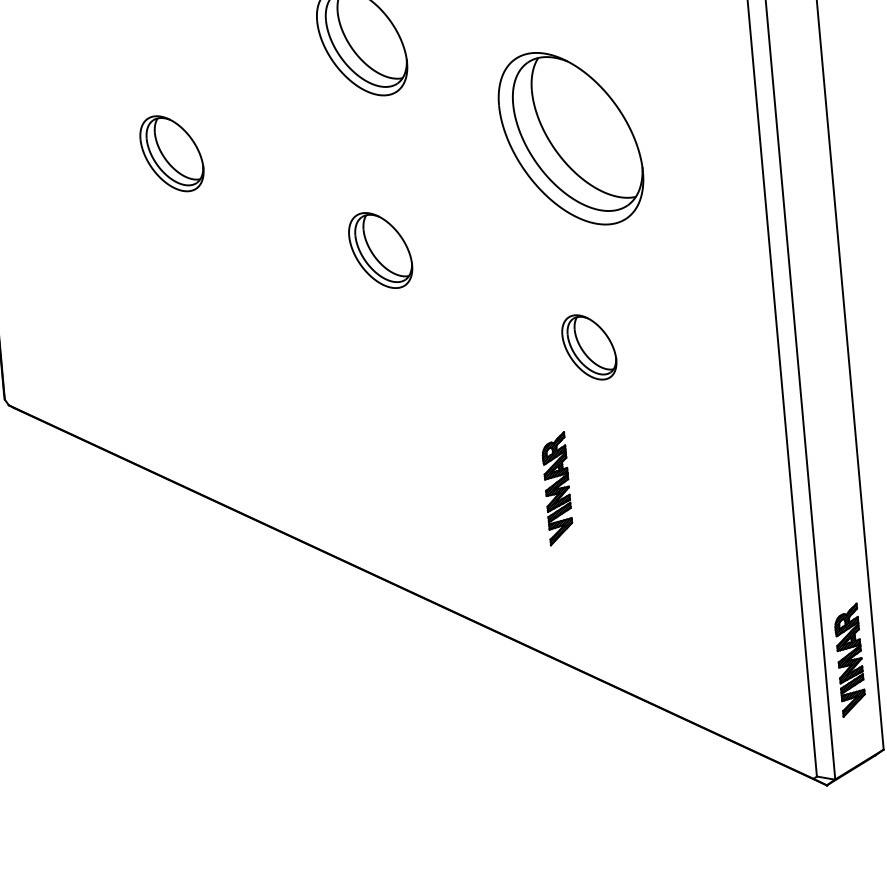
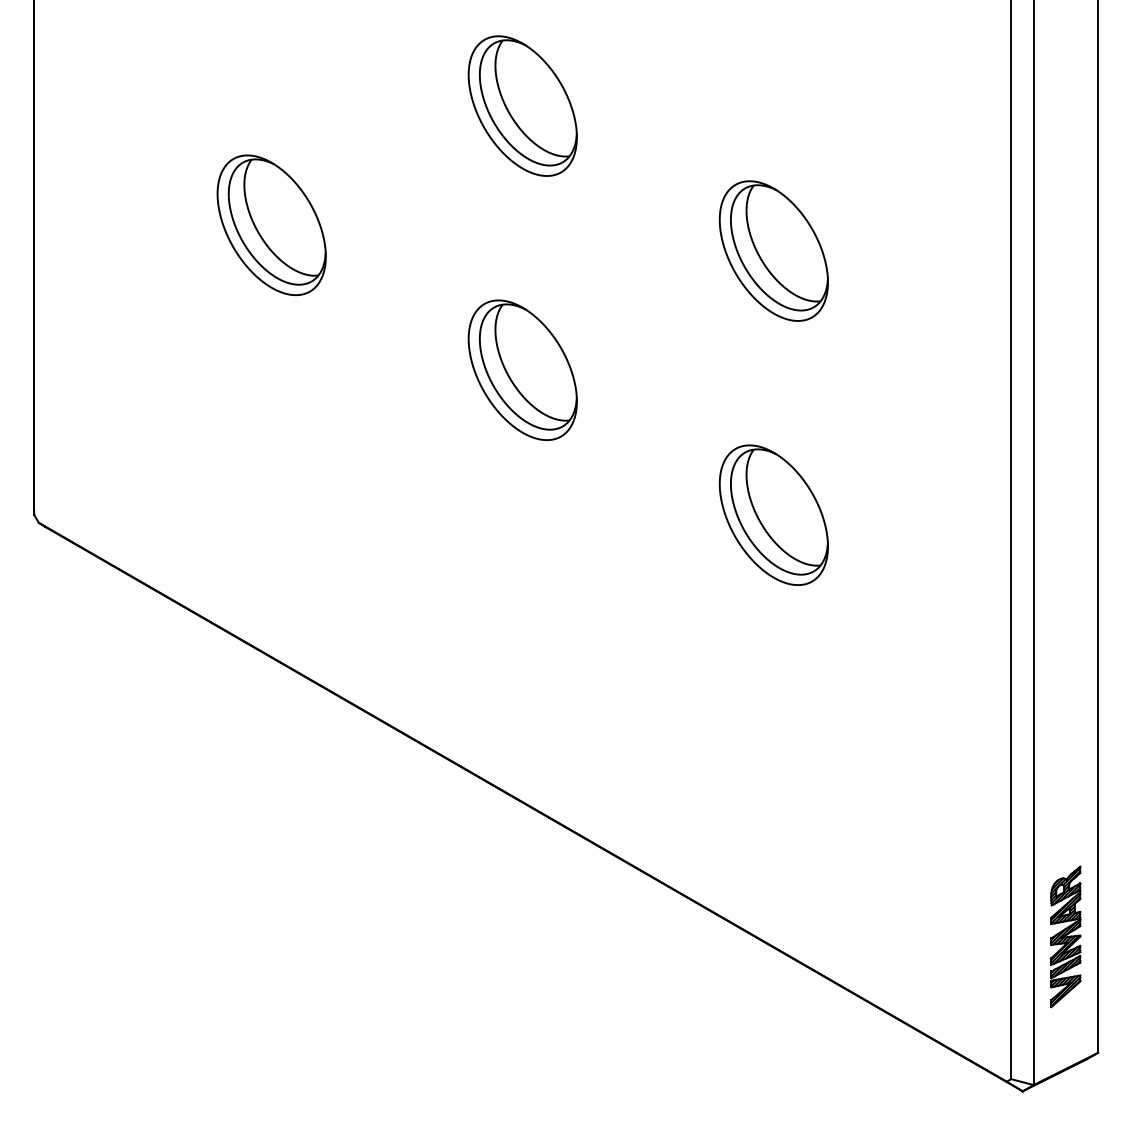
part: (570, 138) -> (773, 250), size x0.62
part: (171, 153) -> (271, 225), size x1.43
part: (380, 250) -> (522, 369), size x1.43
part: (589, 346) -> (773, 514), size x1.67
part: (557, 488) -> (717, 688), removed

